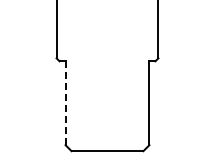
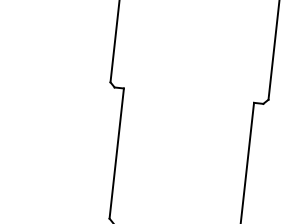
line: (65, 103) -> (116, 153), dashed -> solid

